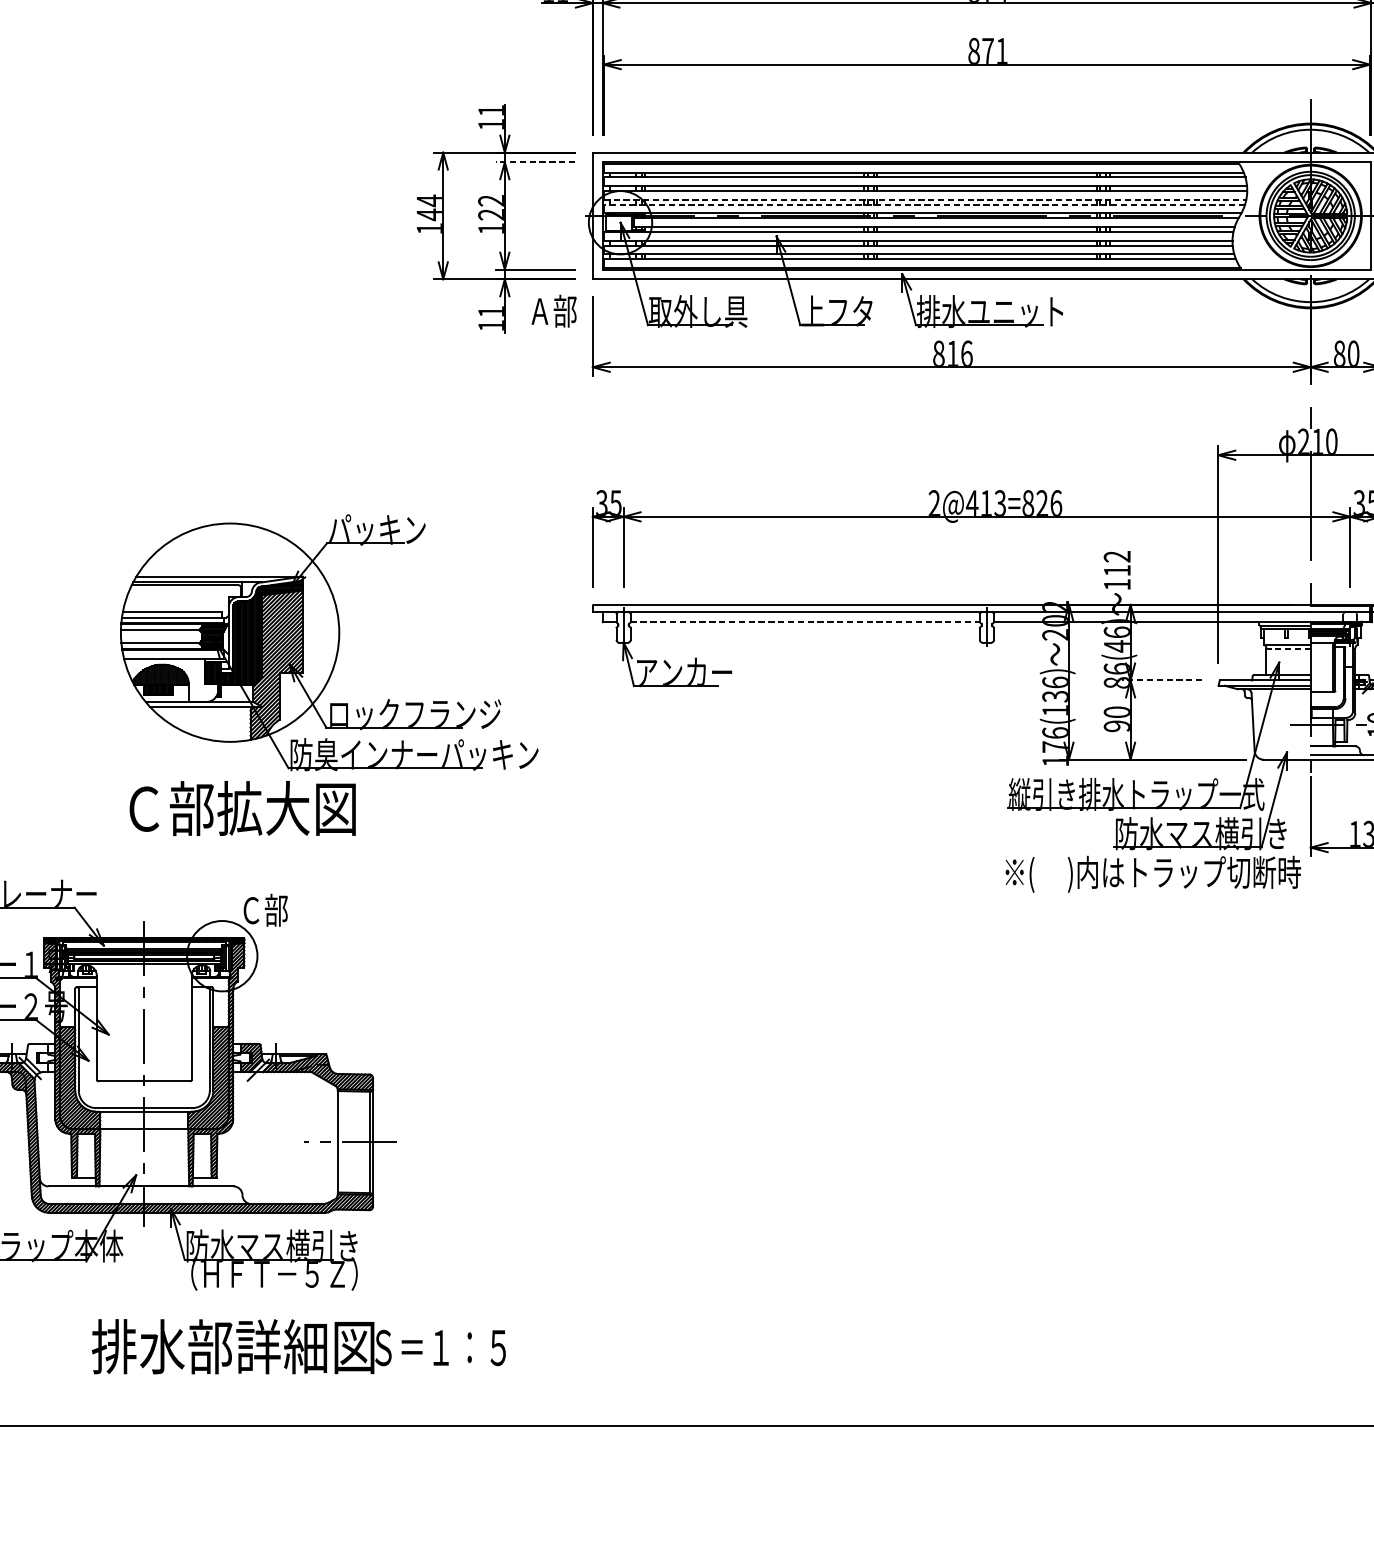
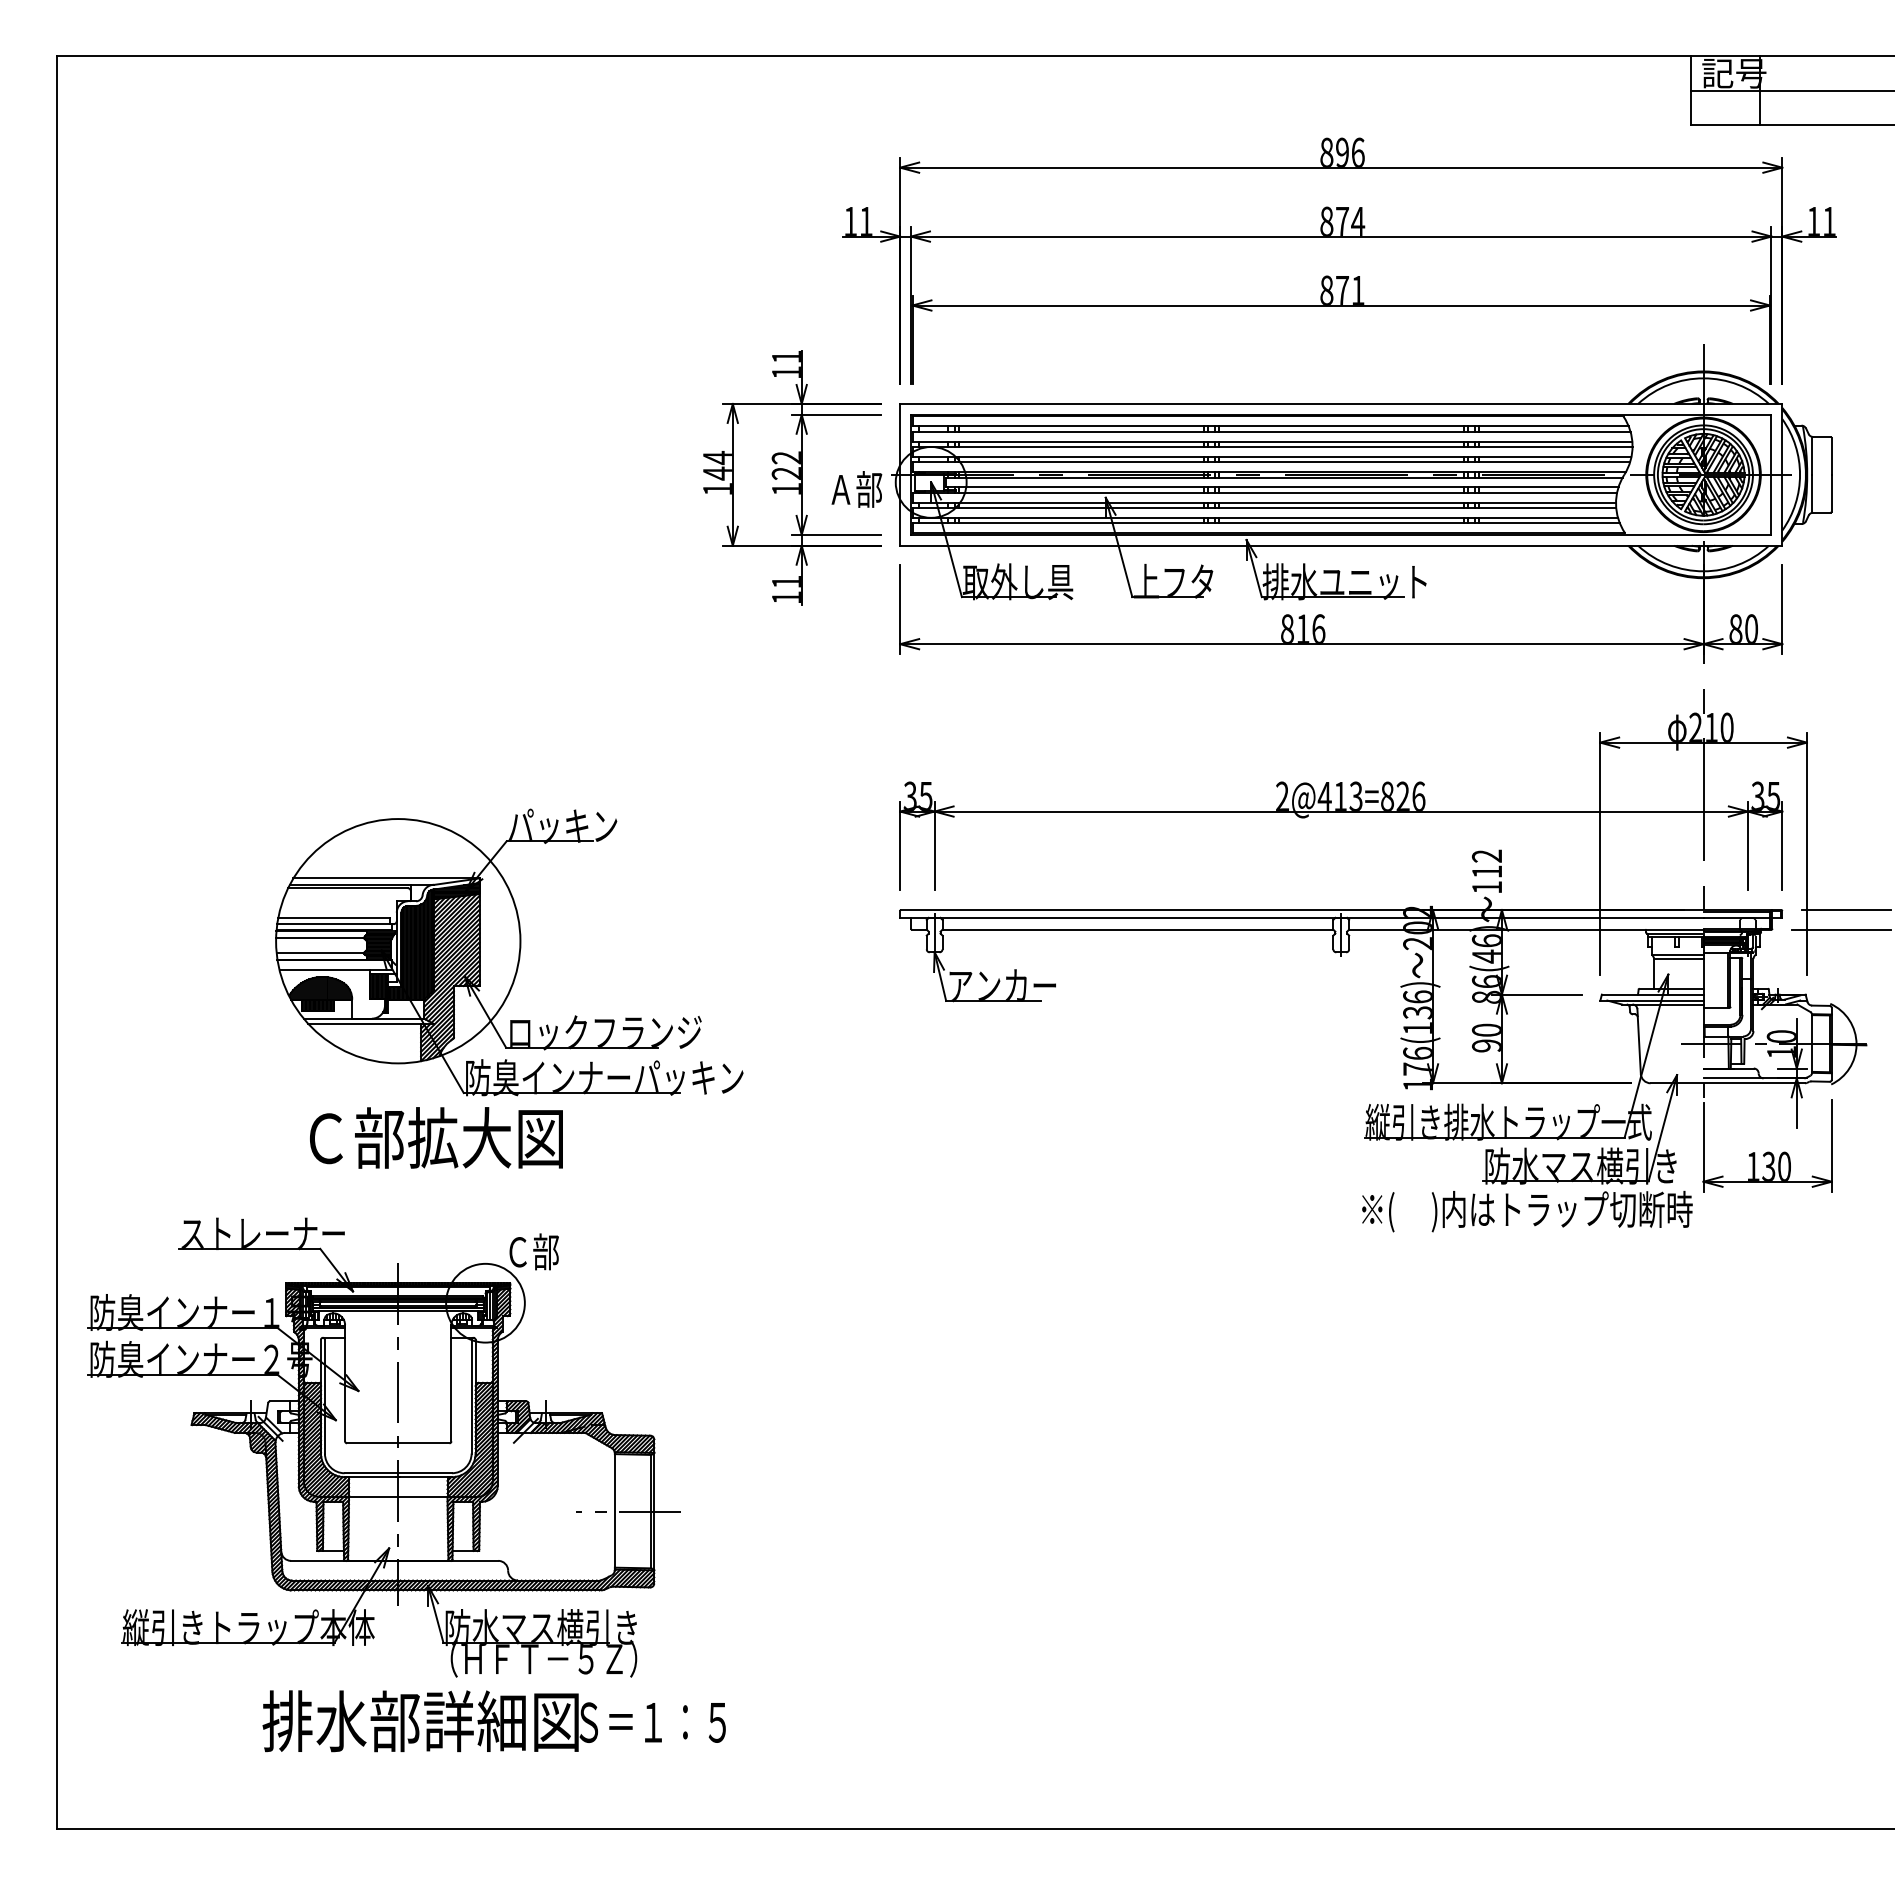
line: (535, 162) -> (835, 414), dashed -> solid
line: (925, 199) -> (1272, 456), dashed -> solid
line: (924, 204) -> (1271, 462), dashed -> solid
text: (553, 311) -> (856, 489), moved
line: (805, 622) -> (1138, 929), dashed -> solid
part: (329, 642) -> (509, 952), moved
line: (1288, 649) -> (1678, 959), dashed -> solid
line: (1161, 680) -> (1536, 994), dashed -> solid
text: (242, 808) -> (436, 1137), moved
text: (298, 1346) -> (493, 1721), moved

